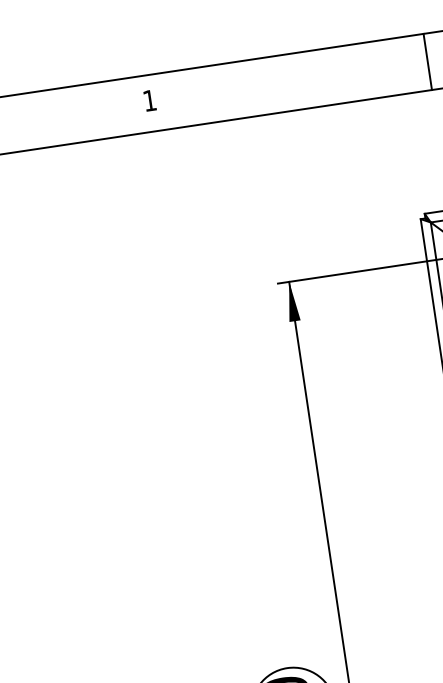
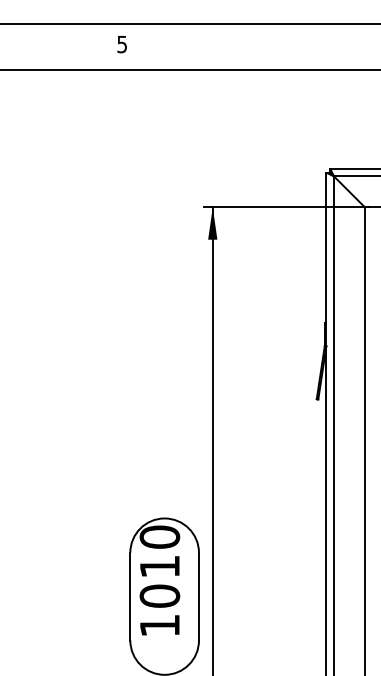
line: (427, 61) -> (350, 46), removed
text: (148, 100) -> (121, 44), 1 -> 5

